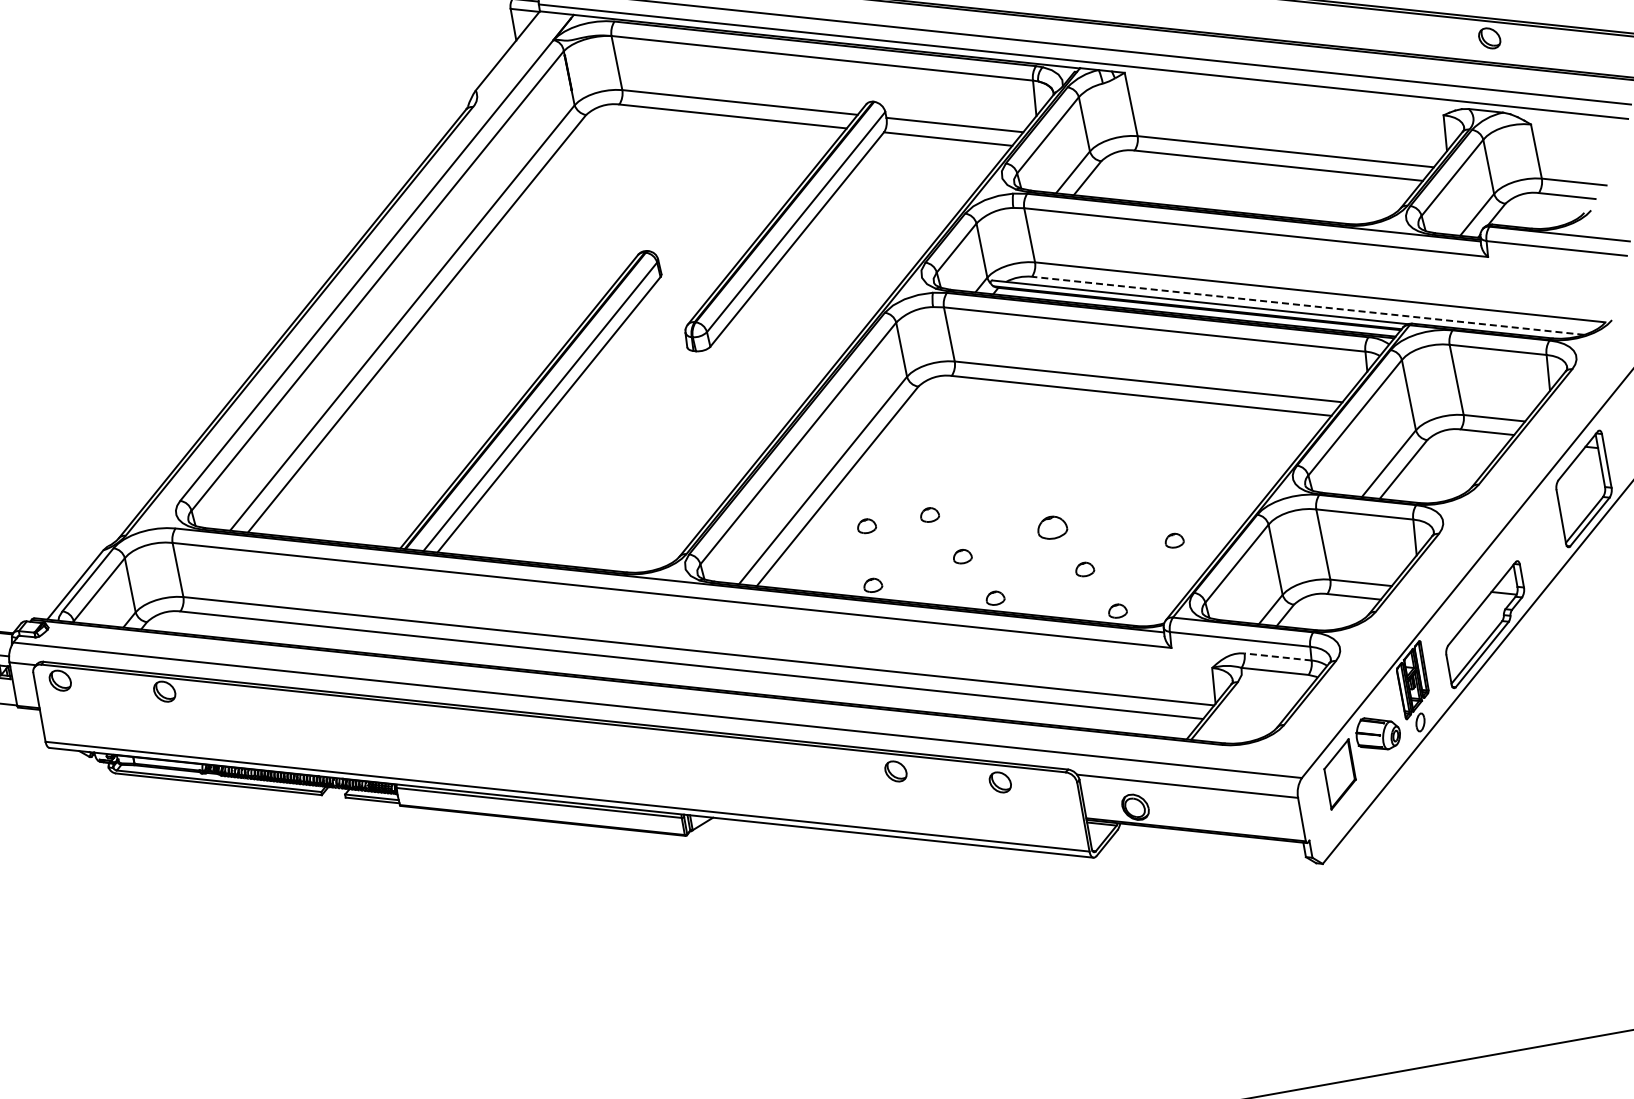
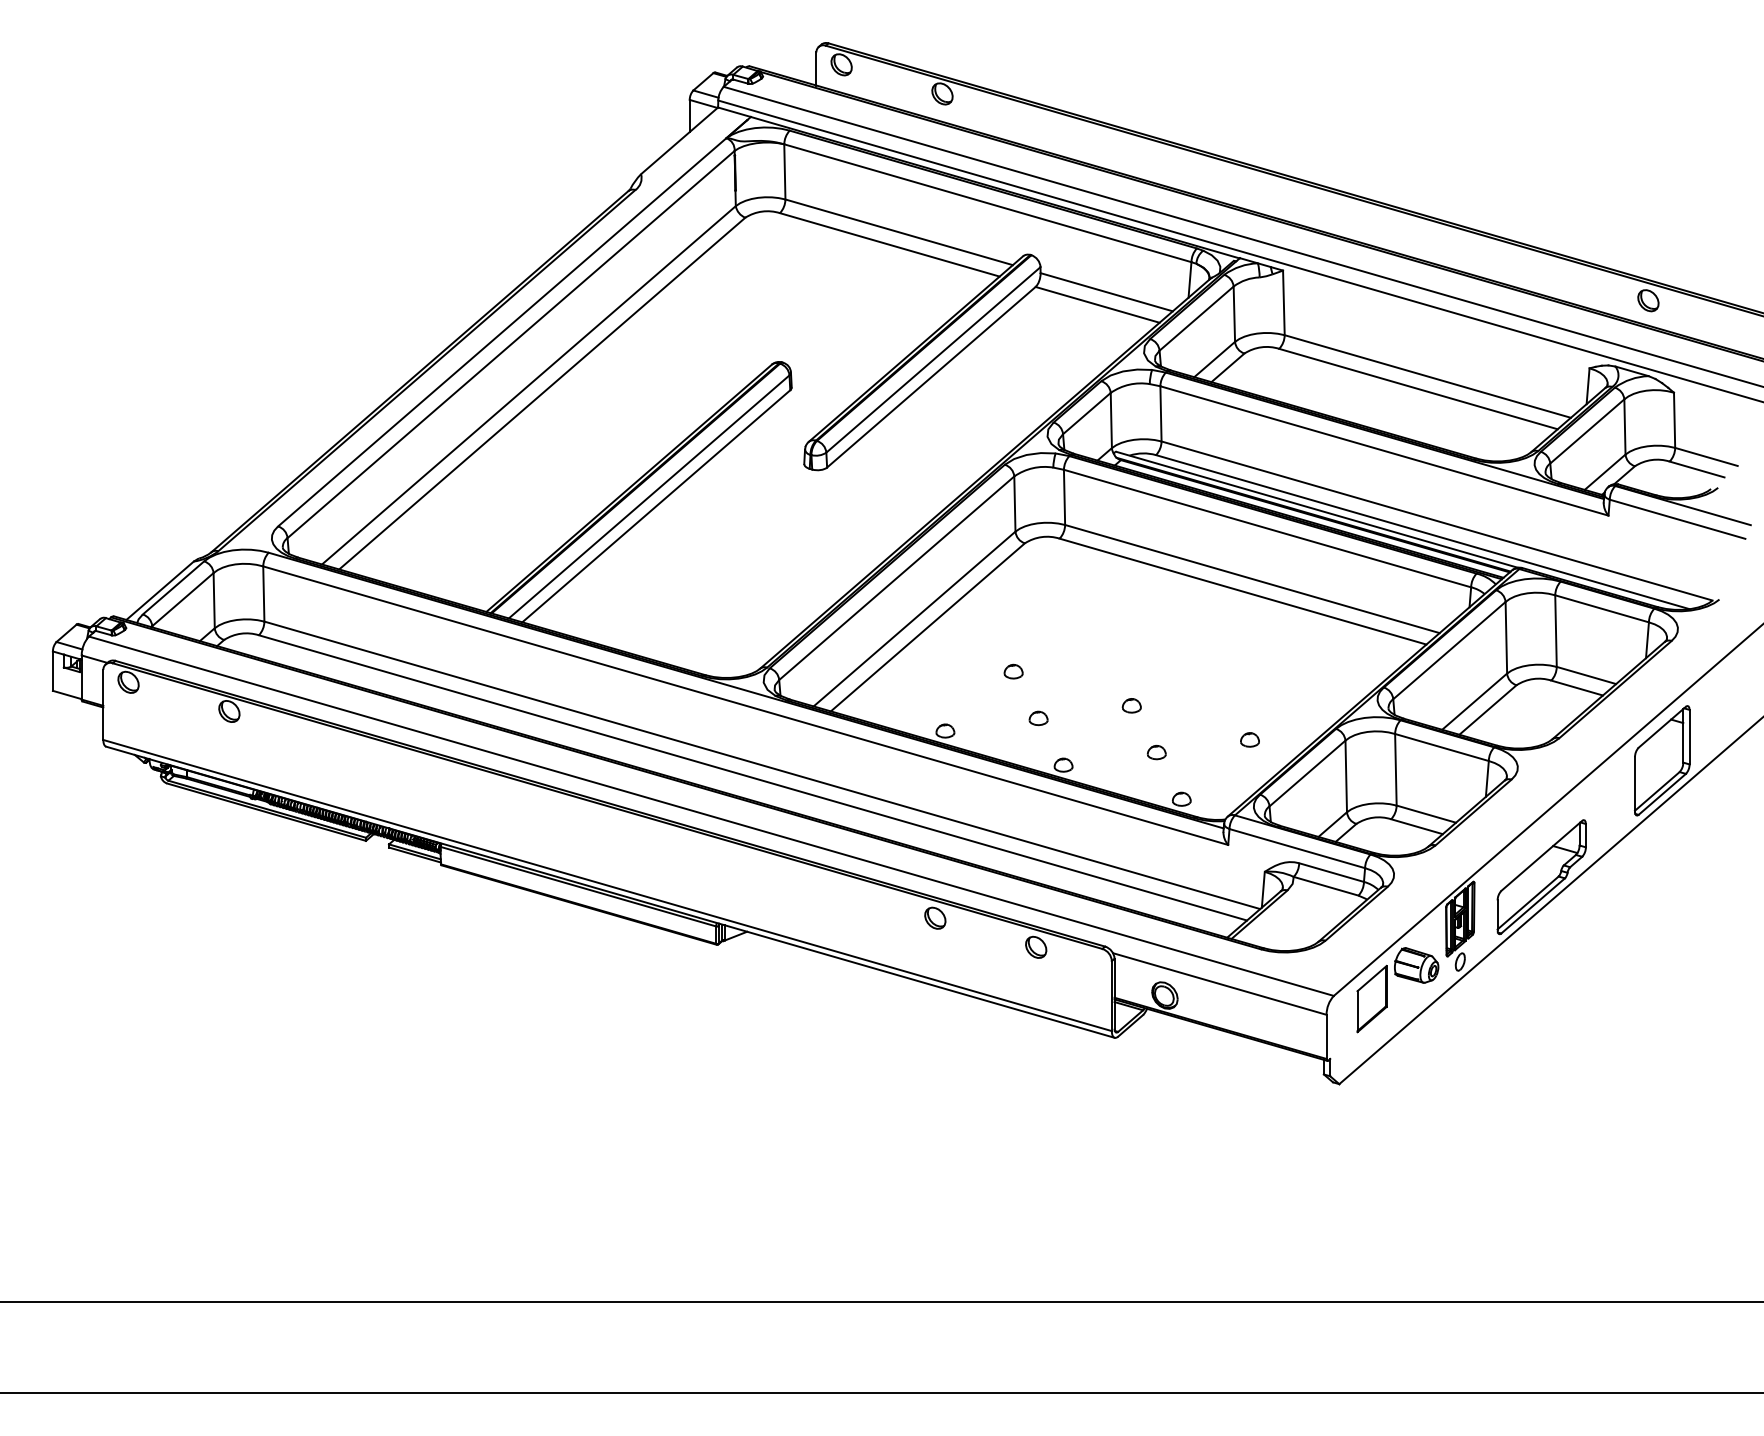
line: (1307, 306) -> (1422, 532), dashed -> solid
part: (866, 526) -> (949, 671), removed
part: (1051, 527) -> (1131, 705), size x0.62
line: (1277, 656) -> (1331, 872), dashed -> solid

